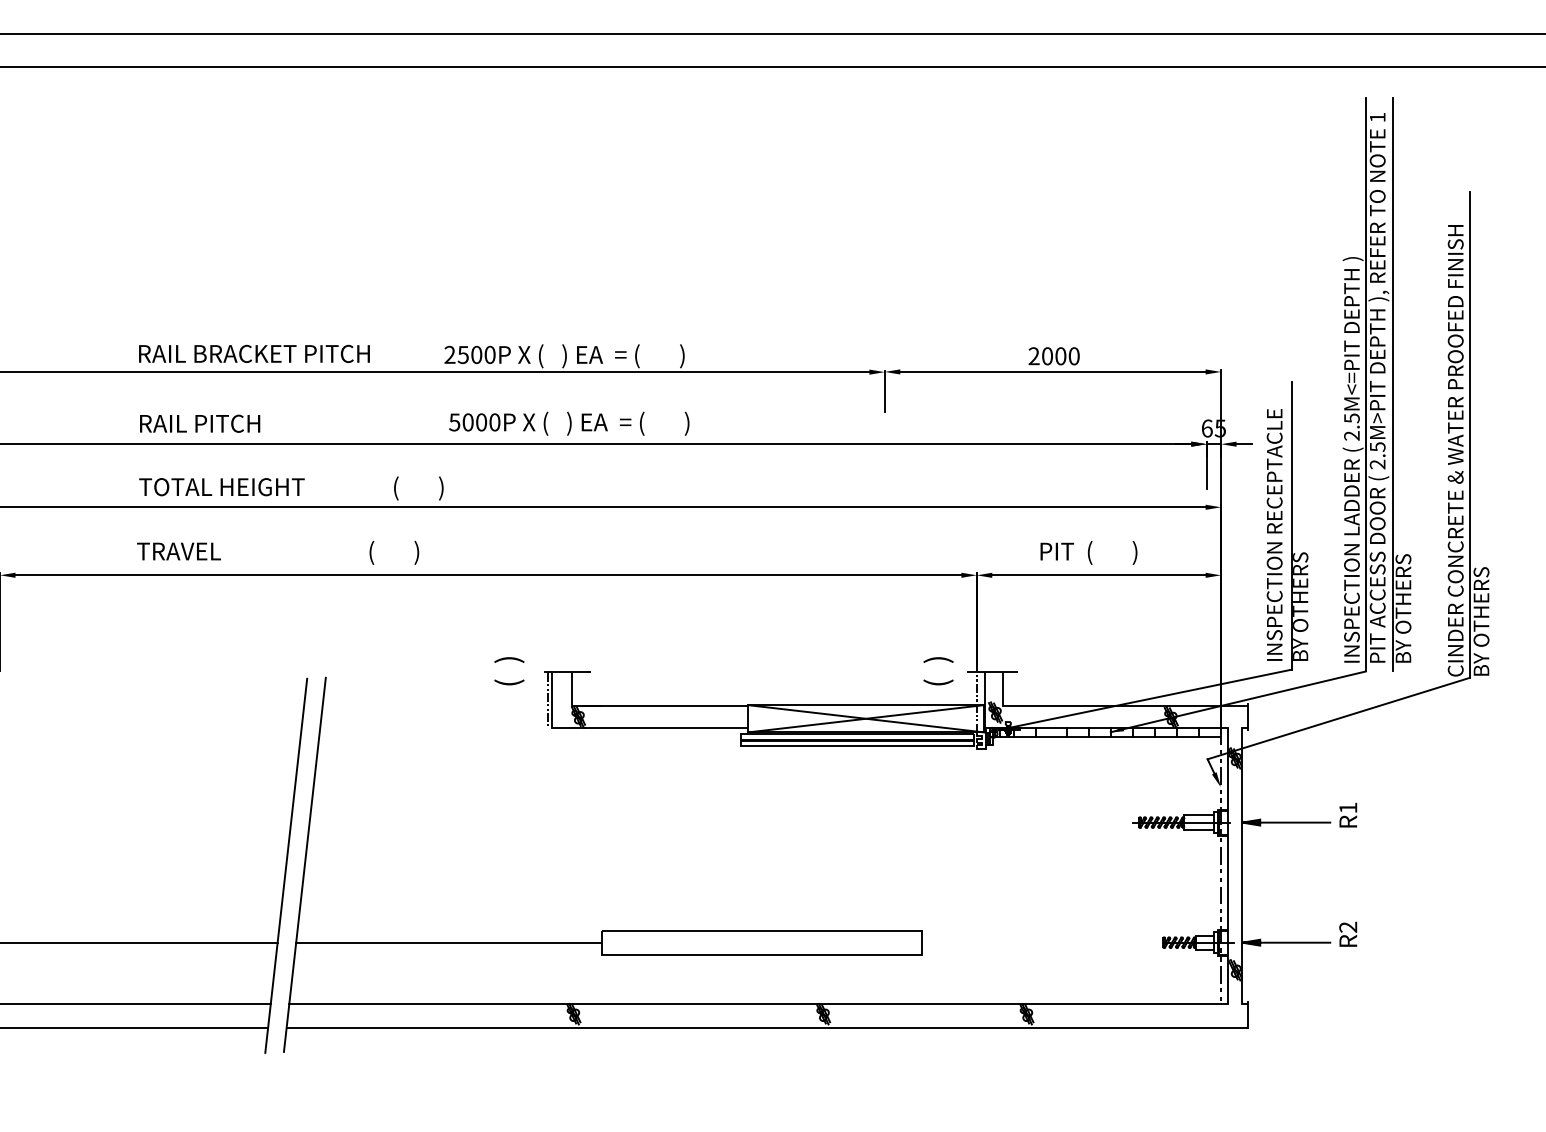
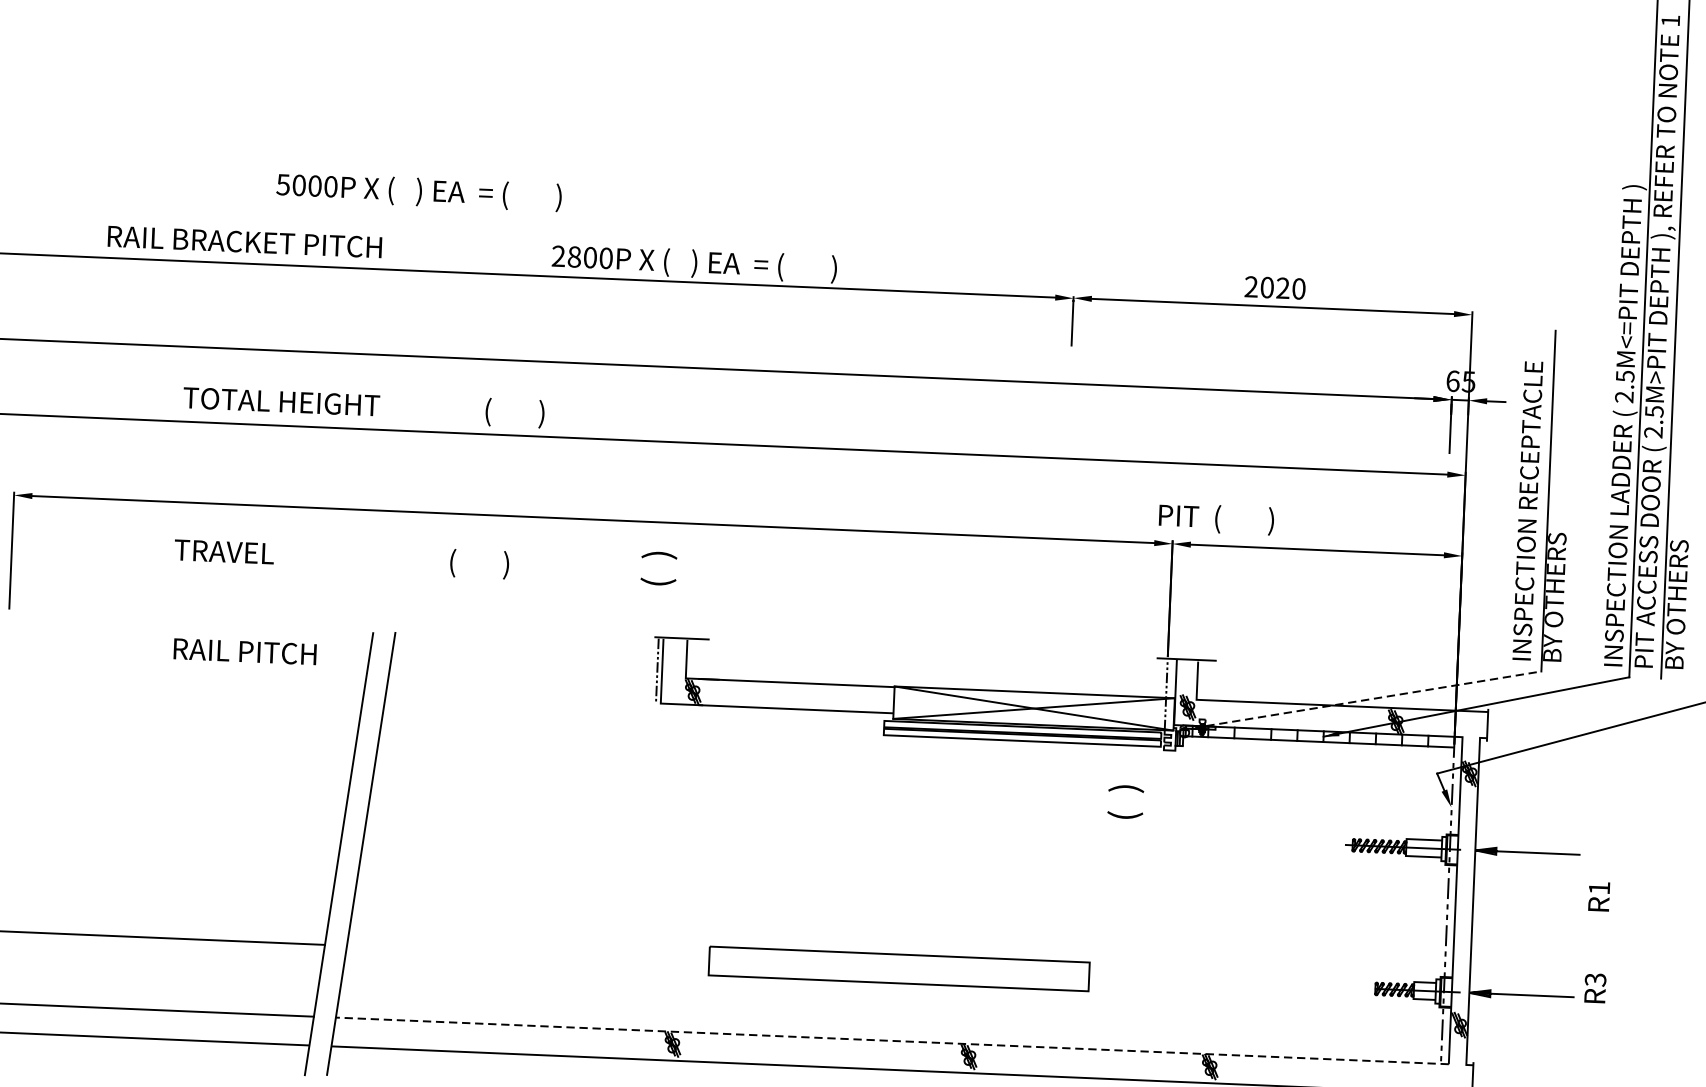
text: (254, 353) -> (245, 241), moved
text: (462, 354) -> (573, 256), 2500P -> 2800P
text: (1060, 356) -> (1282, 288), 2000 -> 2020
text: (200, 423) -> (245, 651), moved
text: (569, 423) -> (419, 191), moved
text: (278, 552) -> (342, 558), moved
text: (1088, 552) -> (1215, 518), moved
text: (509, 671) -> (659, 568), moved
text: (938, 671) -> (1125, 802), moved
line: (1151, 698) -> (1373, 698), solid -> dashed
text: (1348, 814) -> (1599, 895), moved
text: (1348, 926) -> (1595, 978), R2 -> R3
line: (448, 942) -> (527, 953), removed
line: (758, 1003) -> (892, 1040), solid -> dashed

